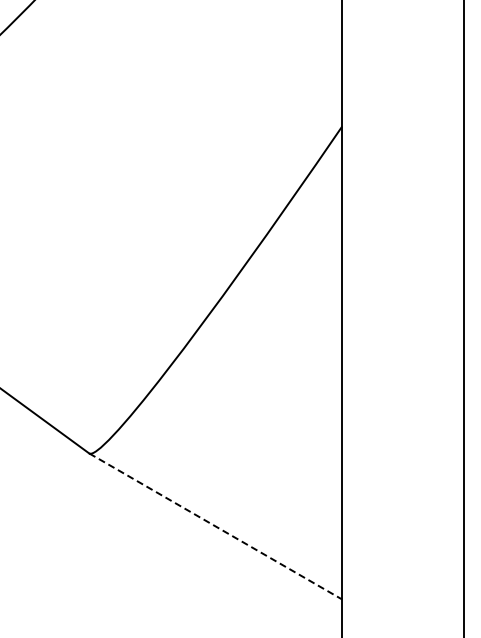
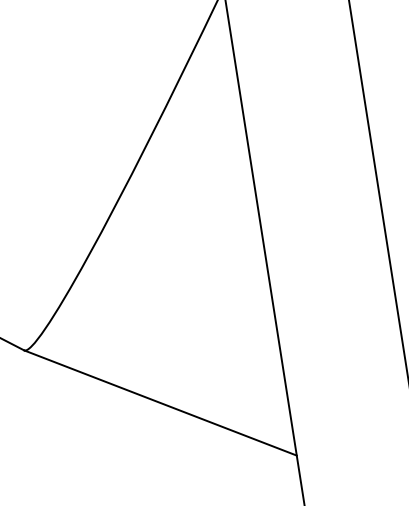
line: (216, 526) -> (161, 402), dashed -> solid

